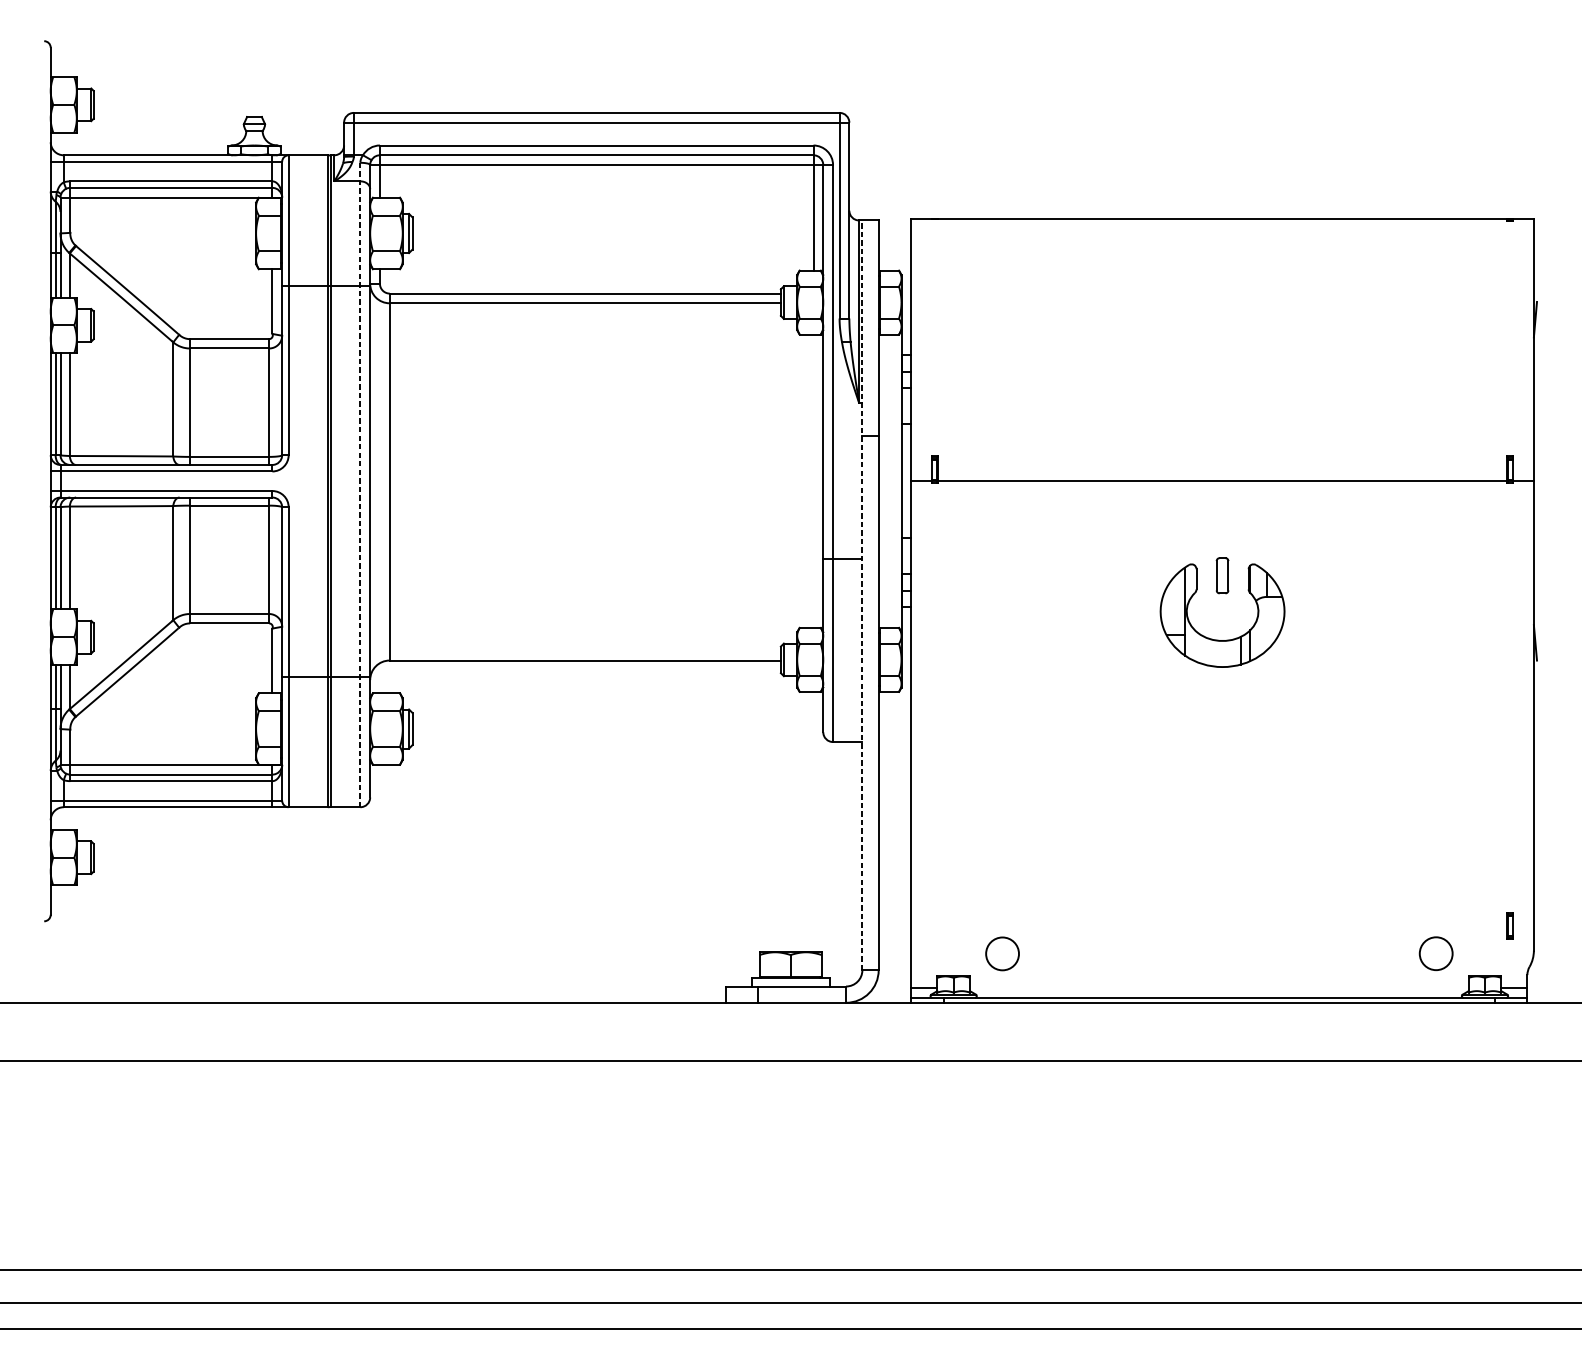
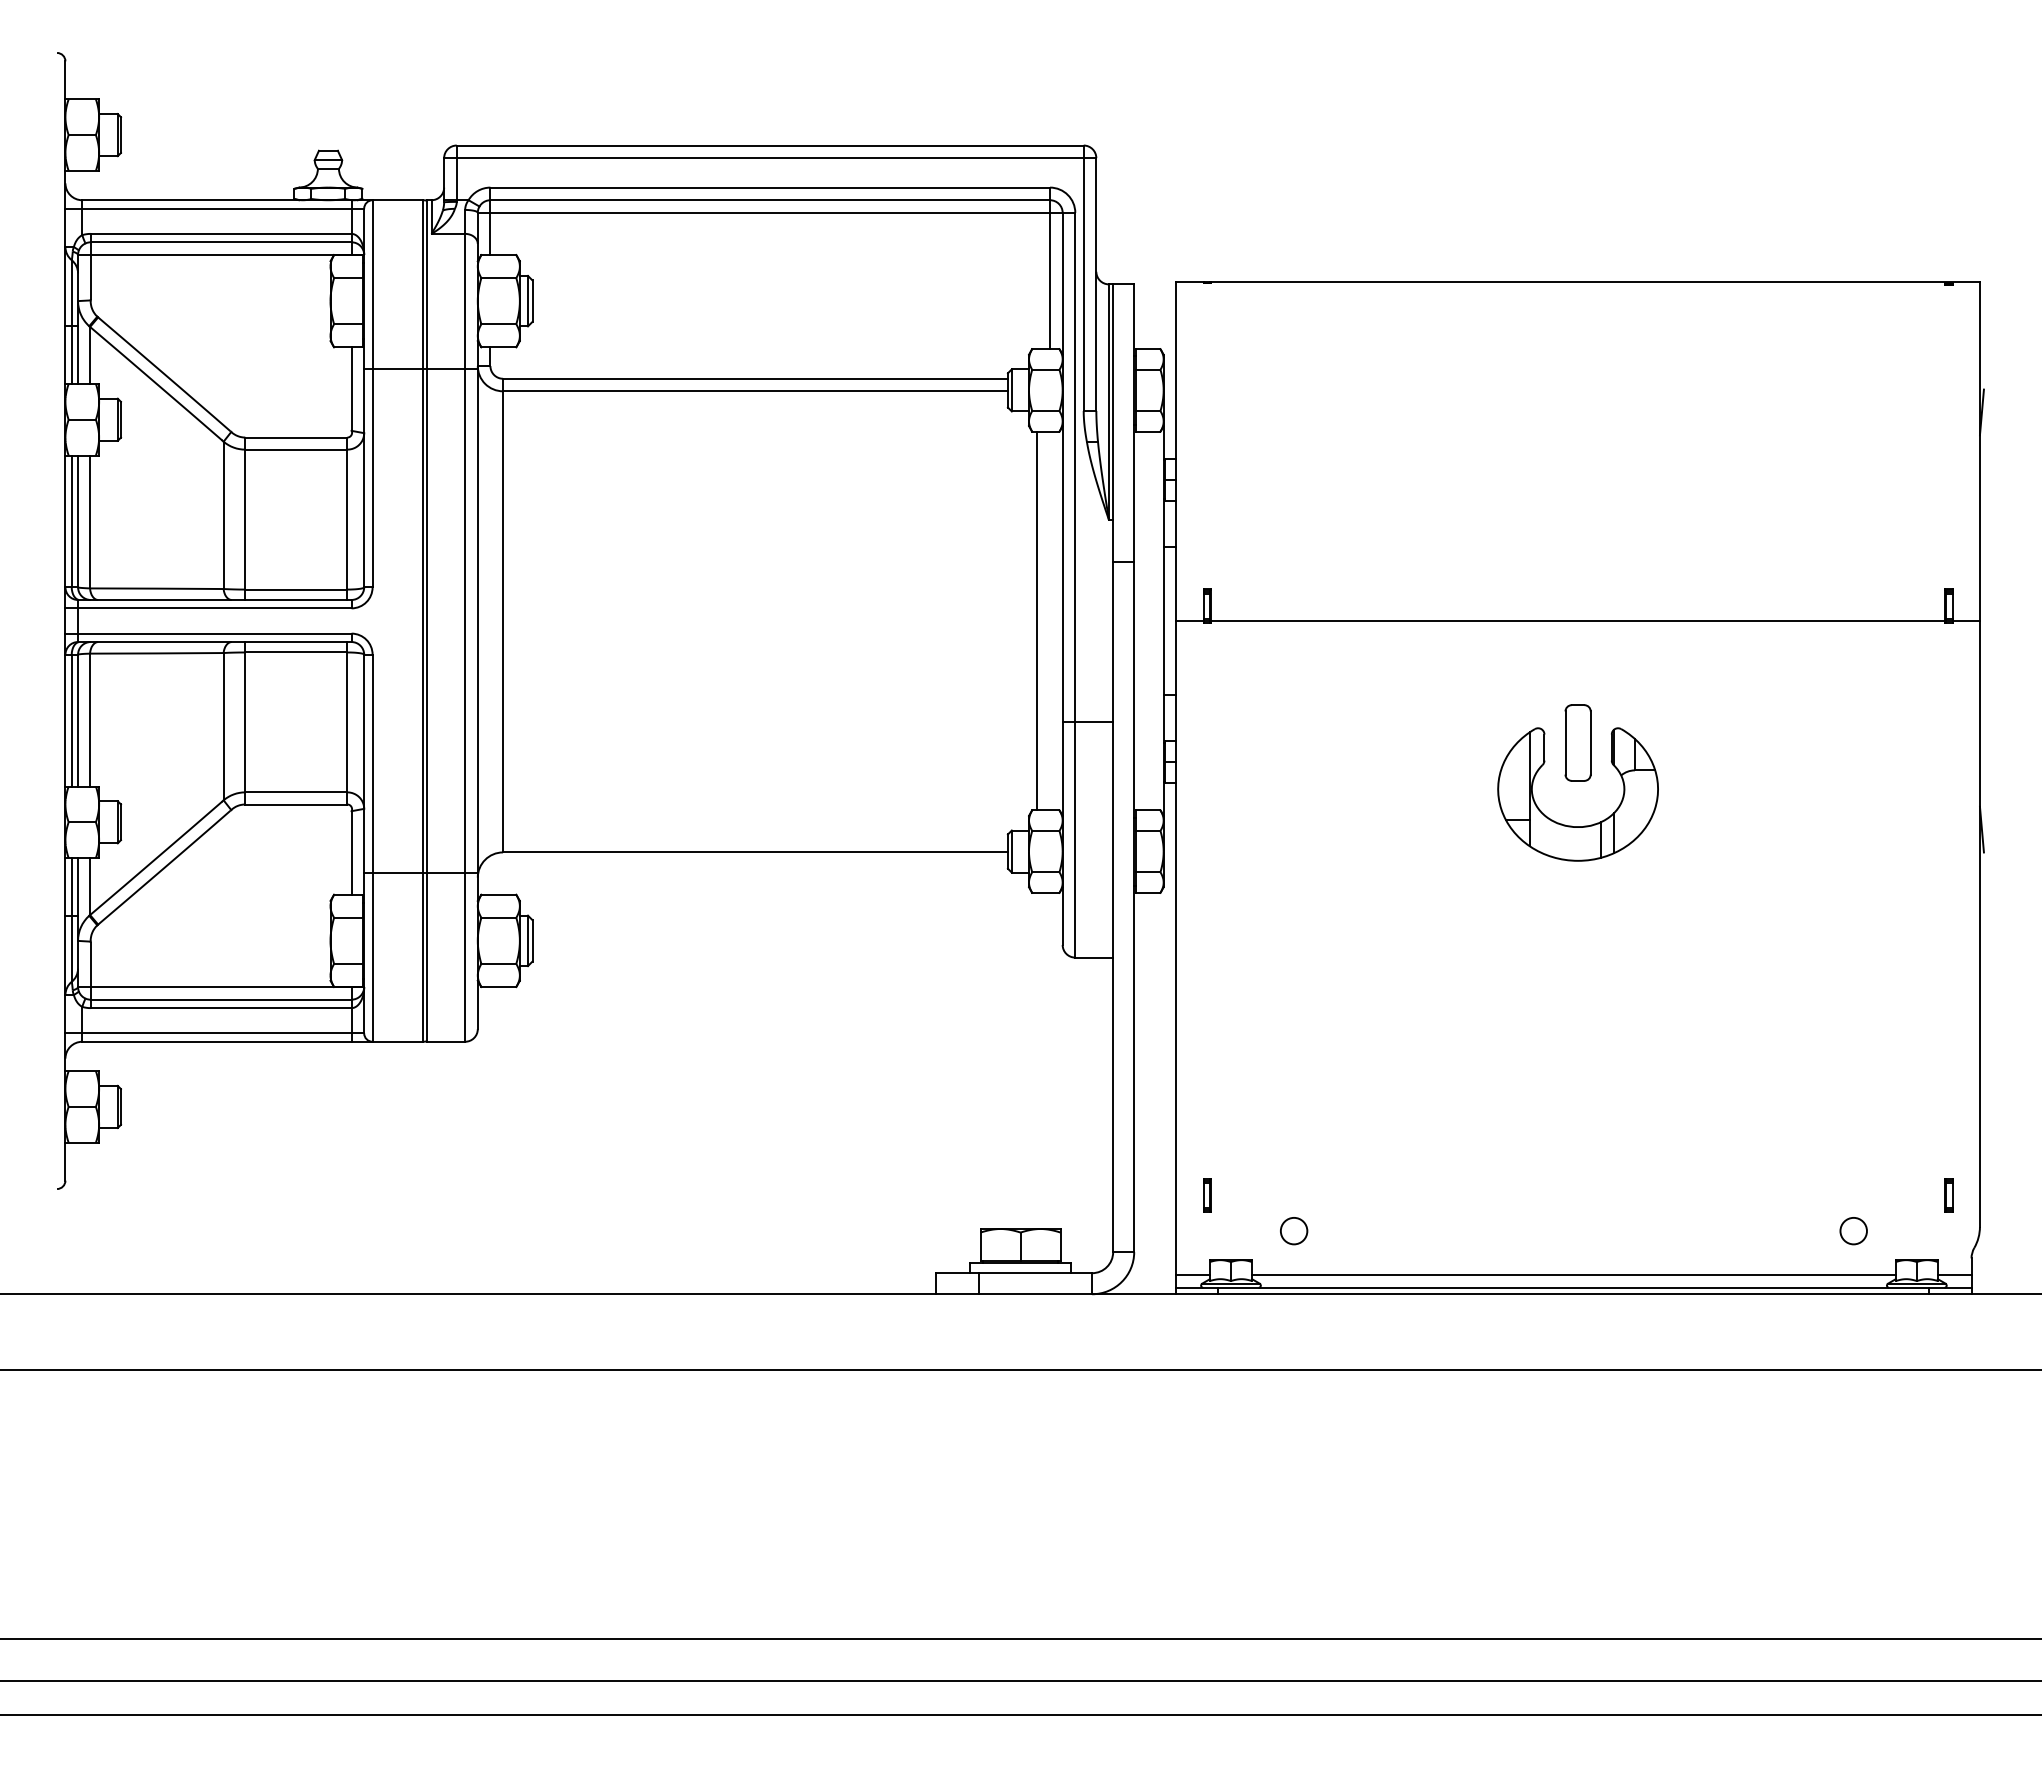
line: (803, 480) -> (1037, 620), added
line: (360, 484) -> (465, 625), dashed -> solid
part: (1222, 575) -> (1577, 742), size x1.67
line: (862, 595) -> (1113, 768), dashed -> solid
part: (935, 926) -> (1207, 1195), added
circle: (1002, 953) -> (1293, 1230), size x0.62
circle: (1435, 954) -> (1853, 1231), size x0.62
line: (1219, 987) -> (1573, 1274), added

